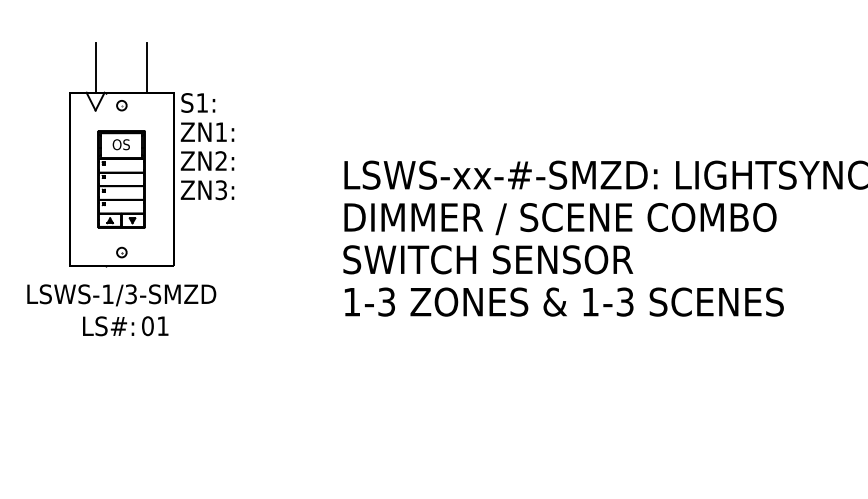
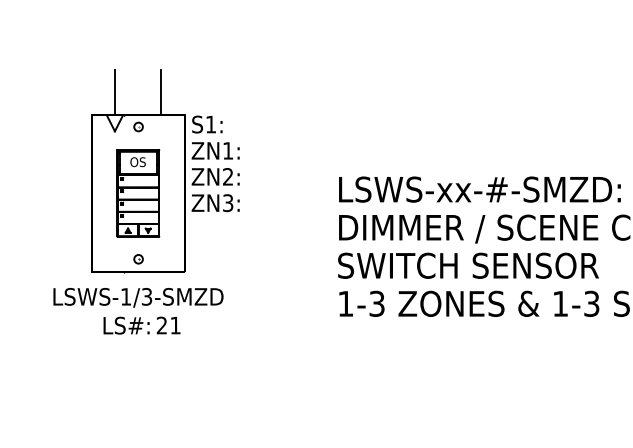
text: (147, 326) -> (161, 325), 01 -> 21

